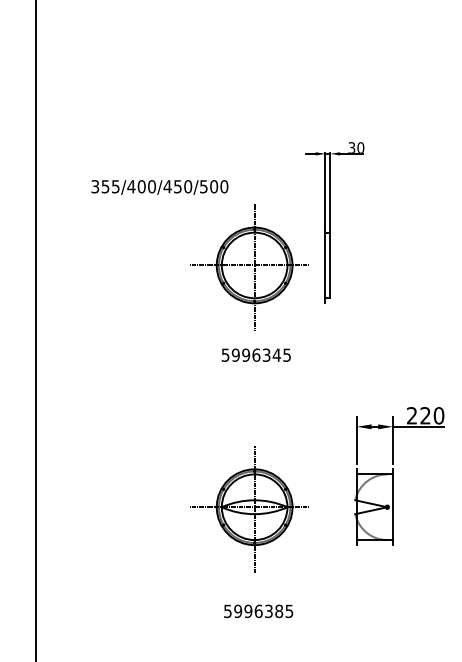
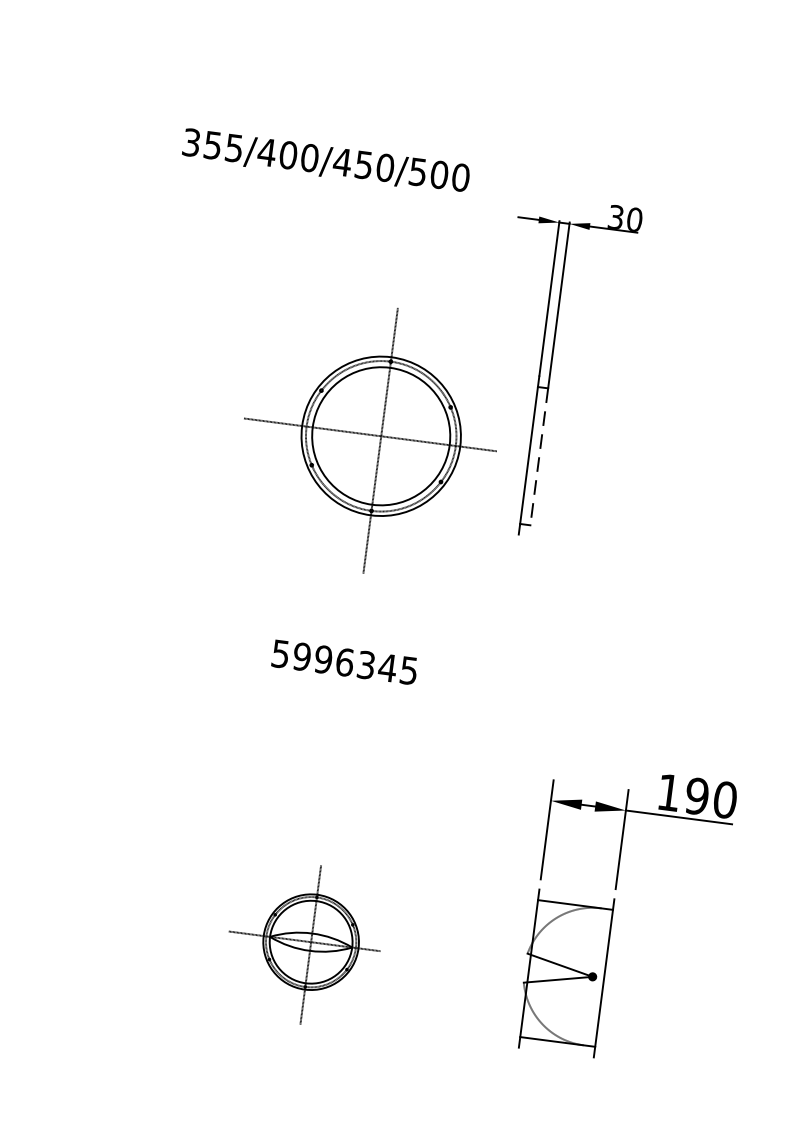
text: (159, 187) -> (325, 161), moved
line: (330, 265) -> (539, 456), solid -> dashed
text: (255, 354) -> (343, 660), moved
text: (418, 415) -> (682, 793), 220 -> 190
part: (249, 509) -> (304, 944), size x0.6

